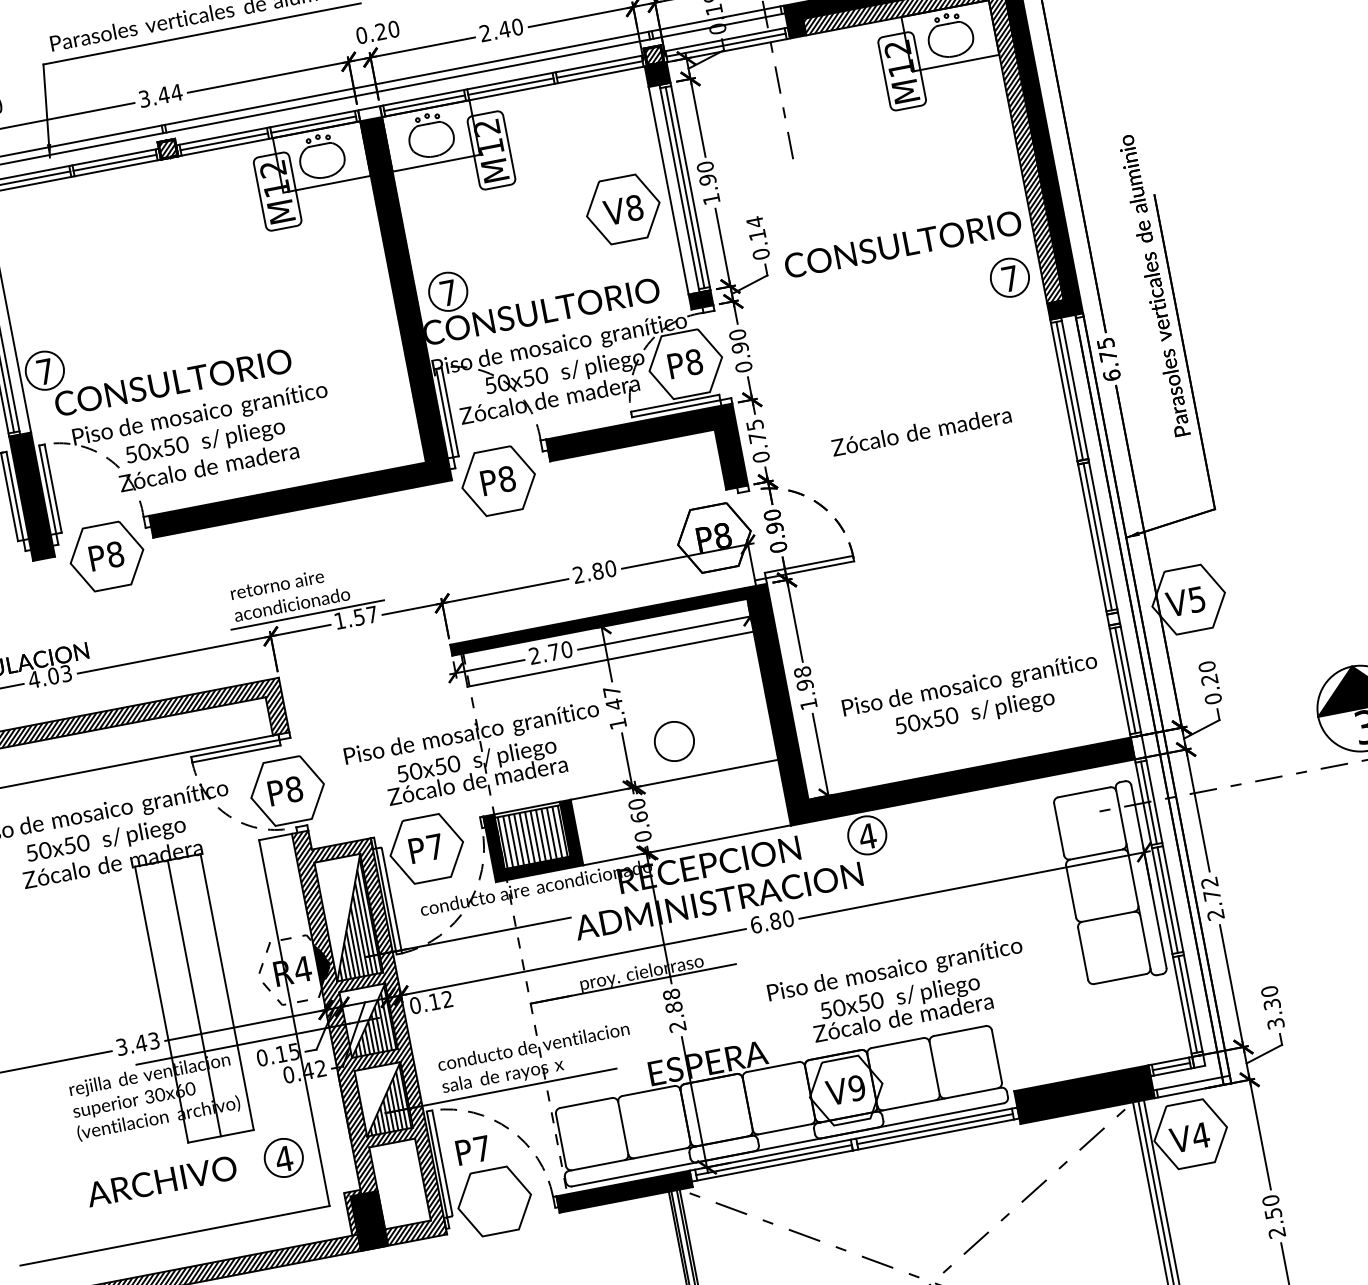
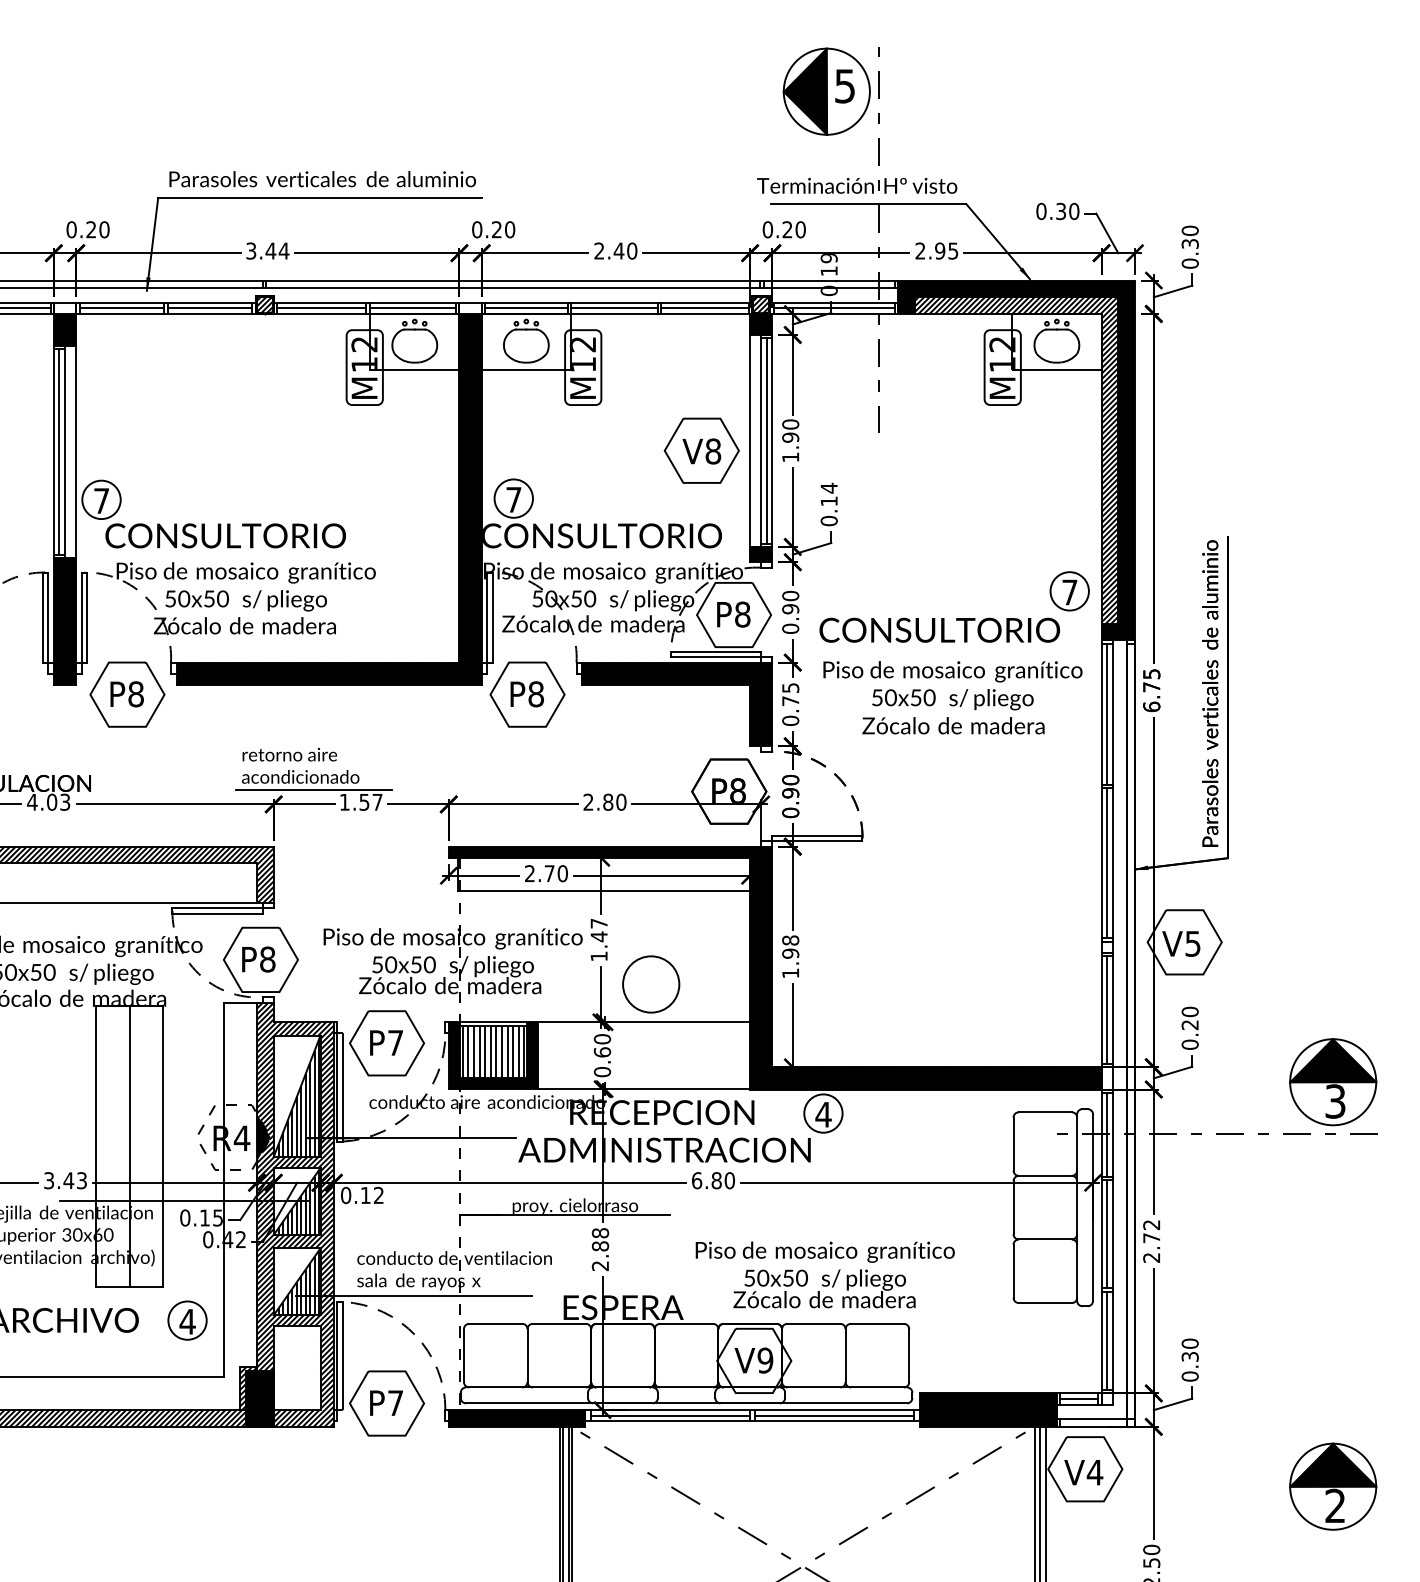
text: (902, 243) -> (939, 629), moved
text: (1154, 285) -> (1210, 693), moved
text: (972, 699) -> (952, 685), moved
circle: (674, 741) -> (651, 984), size x1.43
text: (1275, 1023) -> (1189, 1376), 3.30 -> 0.30
text: (473, 1149) -> (386, 1402), moved

